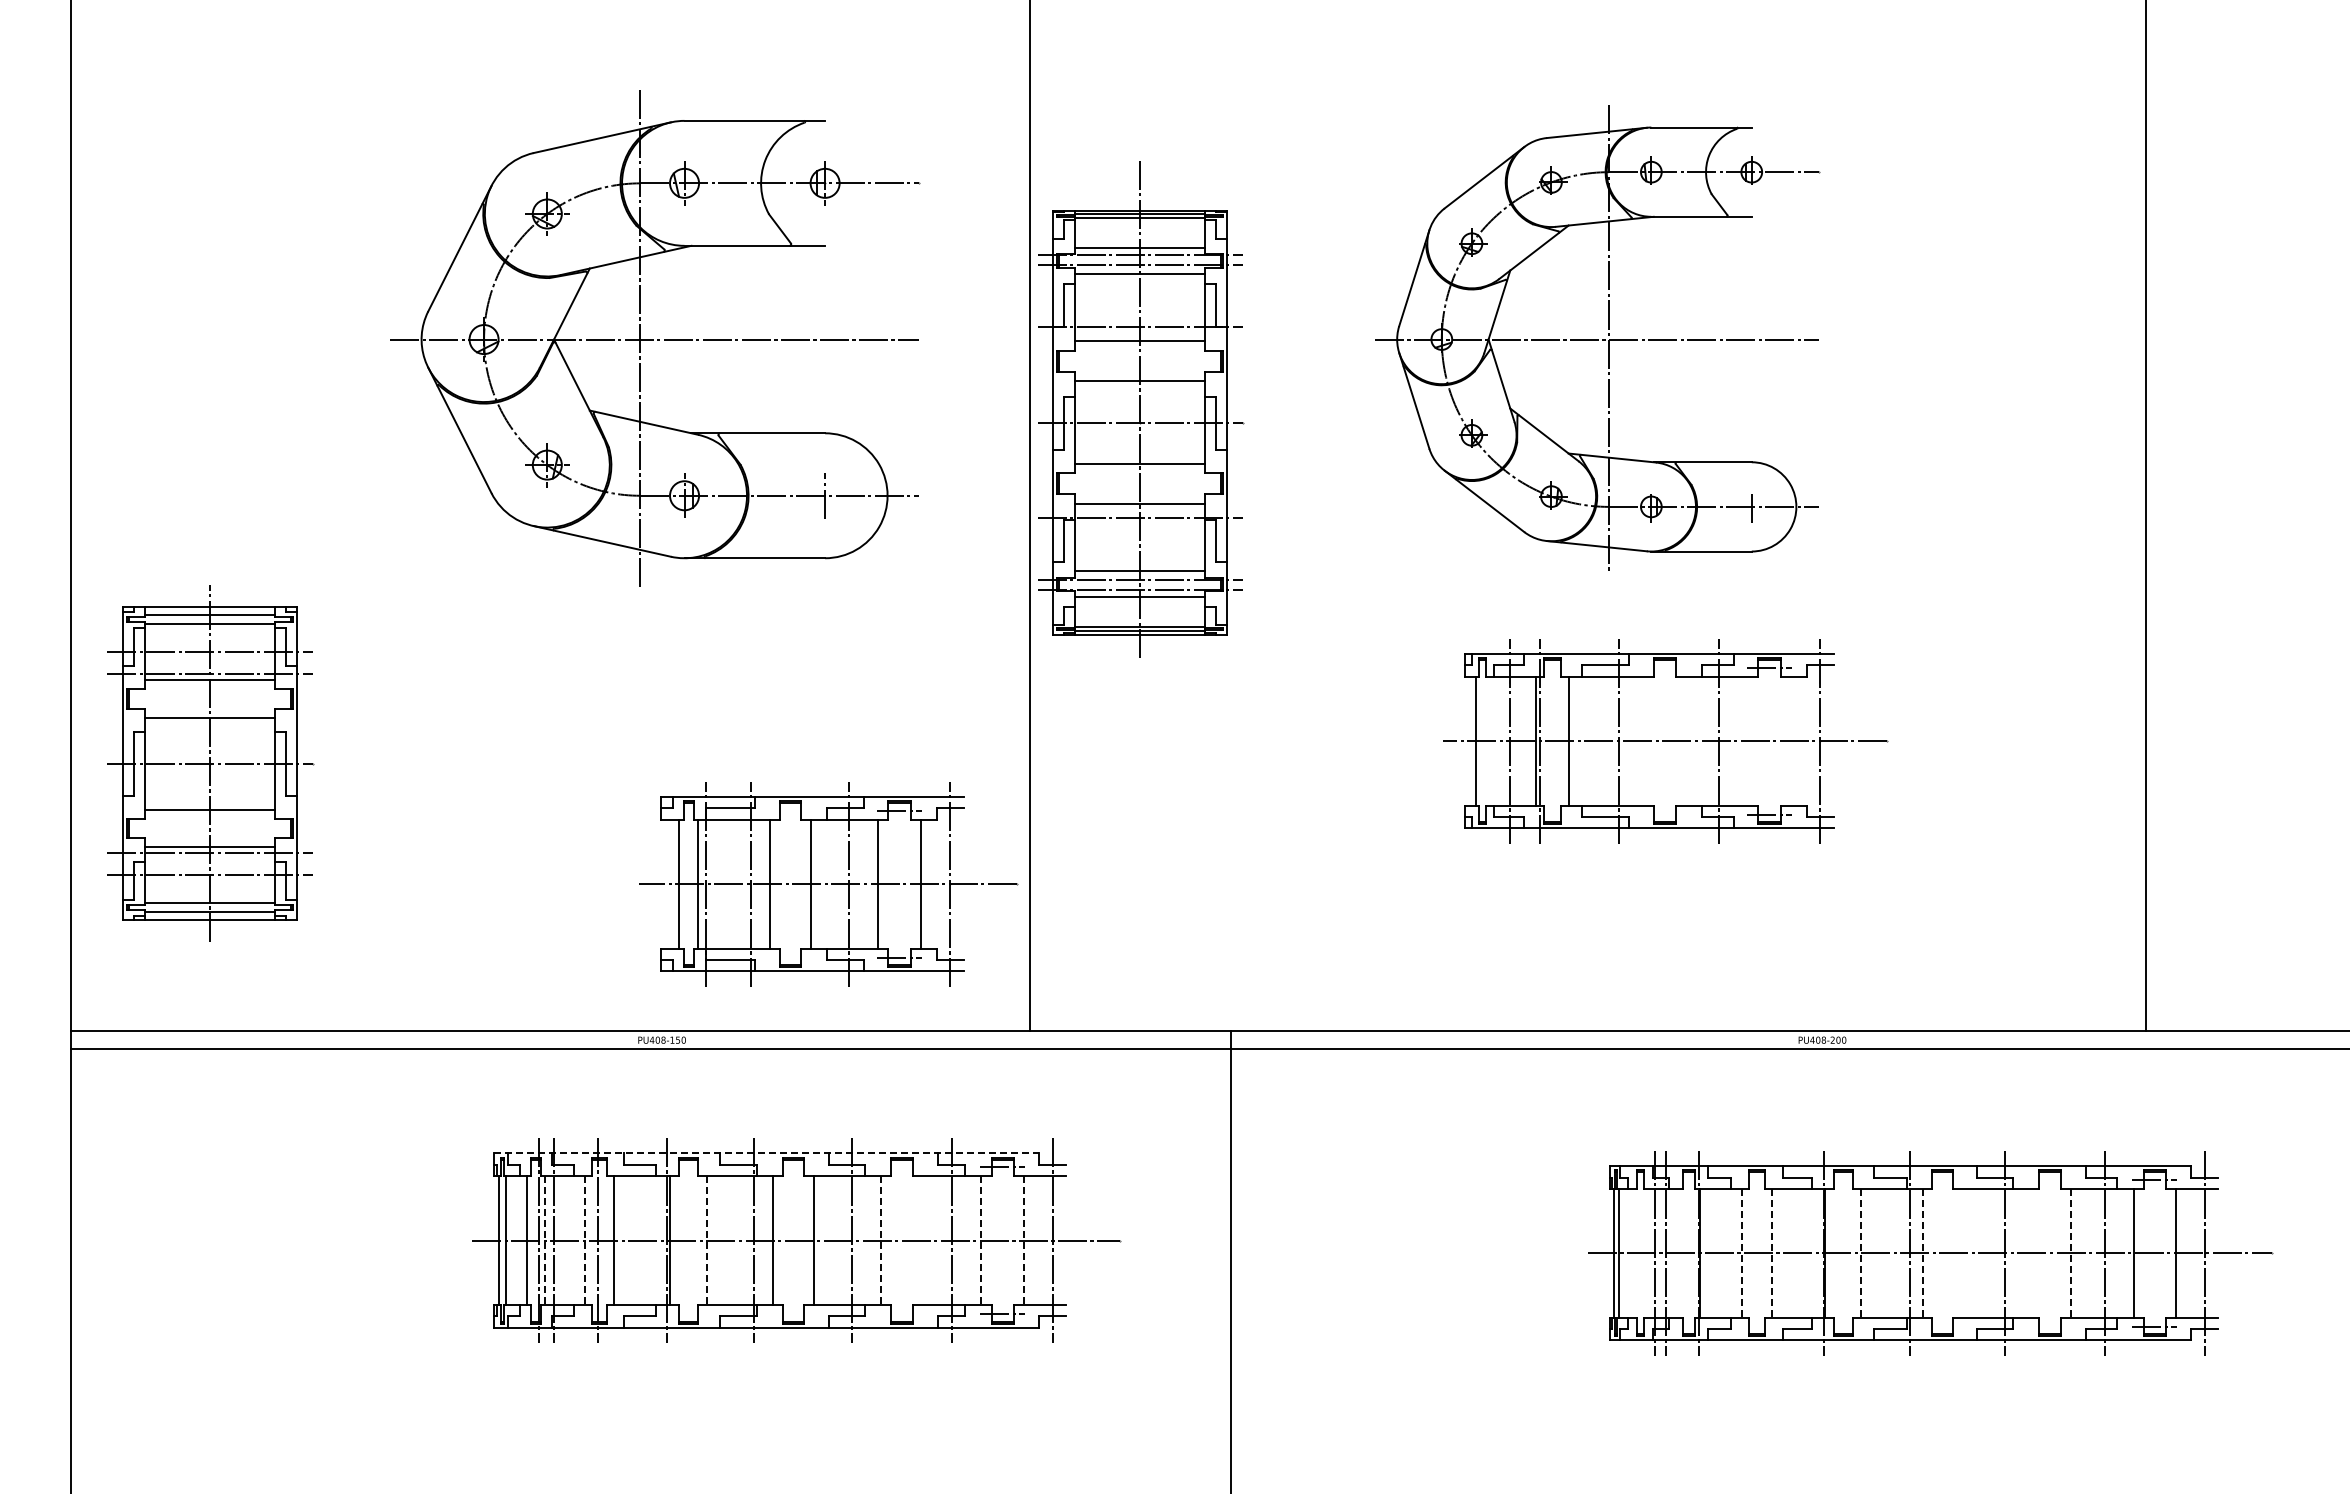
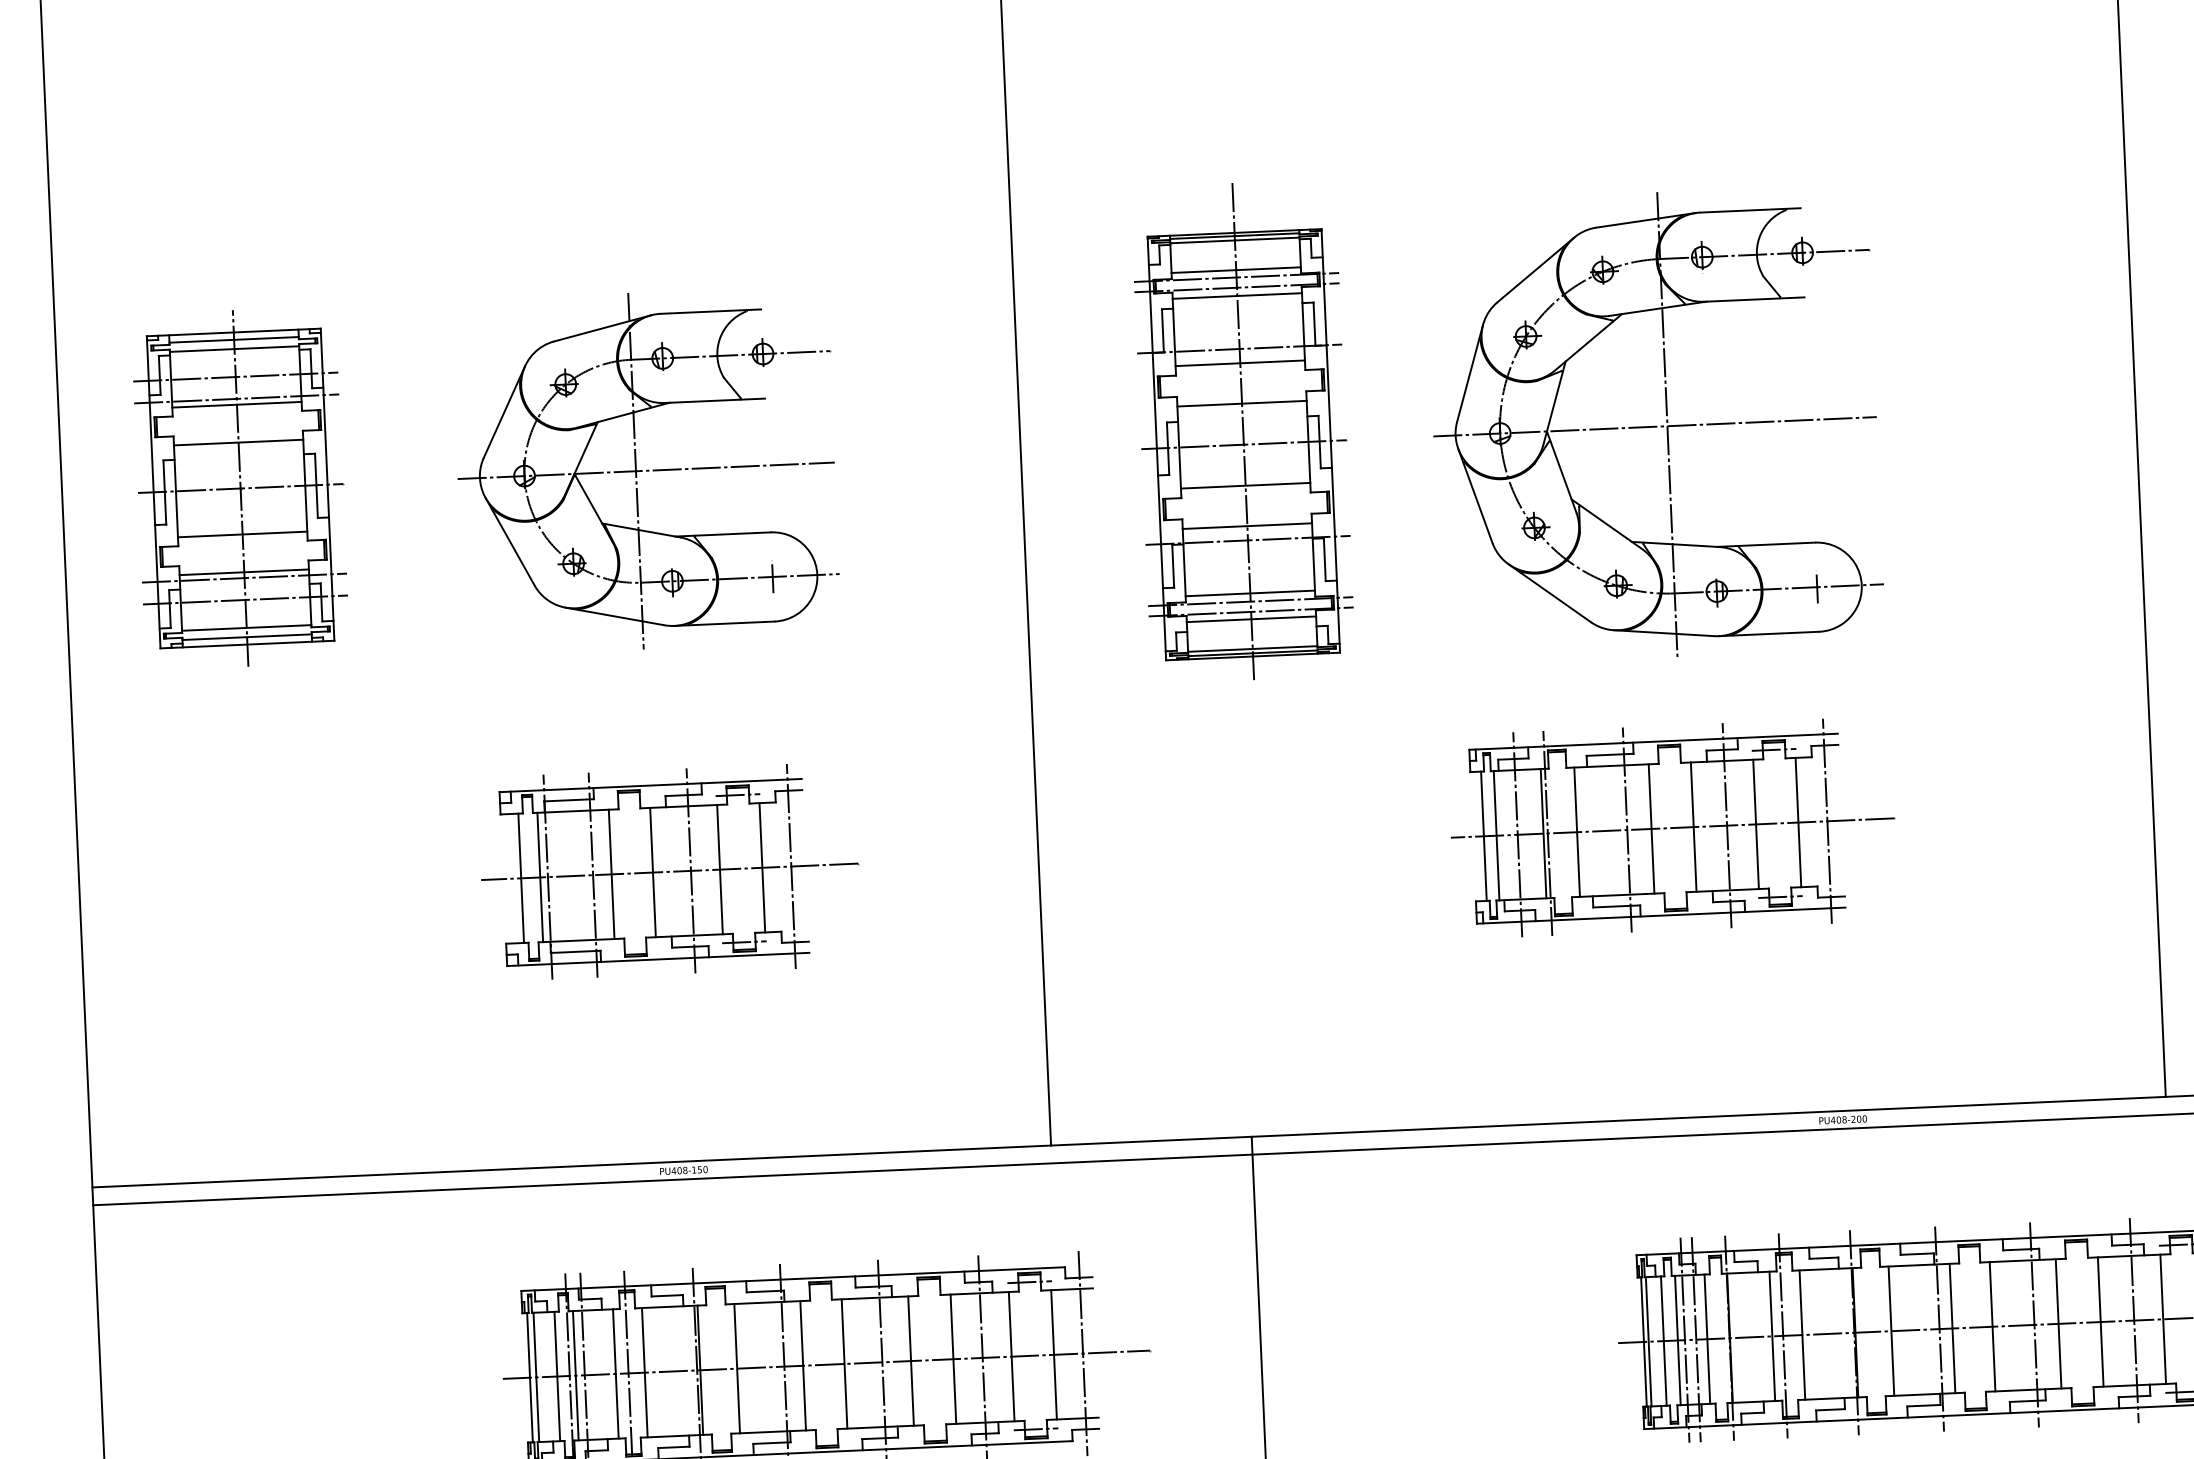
part: (1597, 337) -> (1655, 424), moved
part: (655, 339) -> (646, 470), size x0.71
part: (1141, 409) -> (1244, 431), moved
line: (1488, 740) -> (1496, 835), added
line: (1643, 740) -> (1651, 828), added
line: (1685, 740) -> (1693, 826), added
line: (1748, 740) -> (1756, 823), added
line: (1790, 740) -> (1798, 821), added
part: (210, 763) -> (241, 488), moved
part: (828, 884) -> (670, 872), moved
line: (767, 1153) -> (794, 1279), dashed -> solid
line: (545, 1240) -> (576, 1375), dashed -> solid
line: (585, 1240) -> (616, 1373), dashed -> solid
line: (706, 1240) -> (736, 1368), dashed -> solid
line: (880, 1240) -> (910, 1361), dashed -> solid
line: (923, 1240) -> (953, 1359), added
line: (981, 1240) -> (1011, 1356), dashed -> solid
line: (1023, 1240) -> (1053, 1354), dashed -> solid
line: (1633, 1253) -> (1663, 1341), added
line: (1647, 1253) -> (1677, 1340), added
line: (1677, 1253) -> (1707, 1339), added
line: (1742, 1253) -> (1772, 1336), dashed -> solid
line: (1753, 1253) -> (1783, 1335), added
line: (1772, 1253) -> (1802, 1335), dashed -> solid
line: (1861, 1253) -> (1891, 1331), dashed -> solid
line: (1922, 1253) -> (1952, 1328), dashed -> solid
line: (1962, 1253) -> (1992, 1326), added
line: (2028, 1253) -> (2058, 1323), added
line: (2070, 1253) -> (2100, 1322), dashed -> solid

